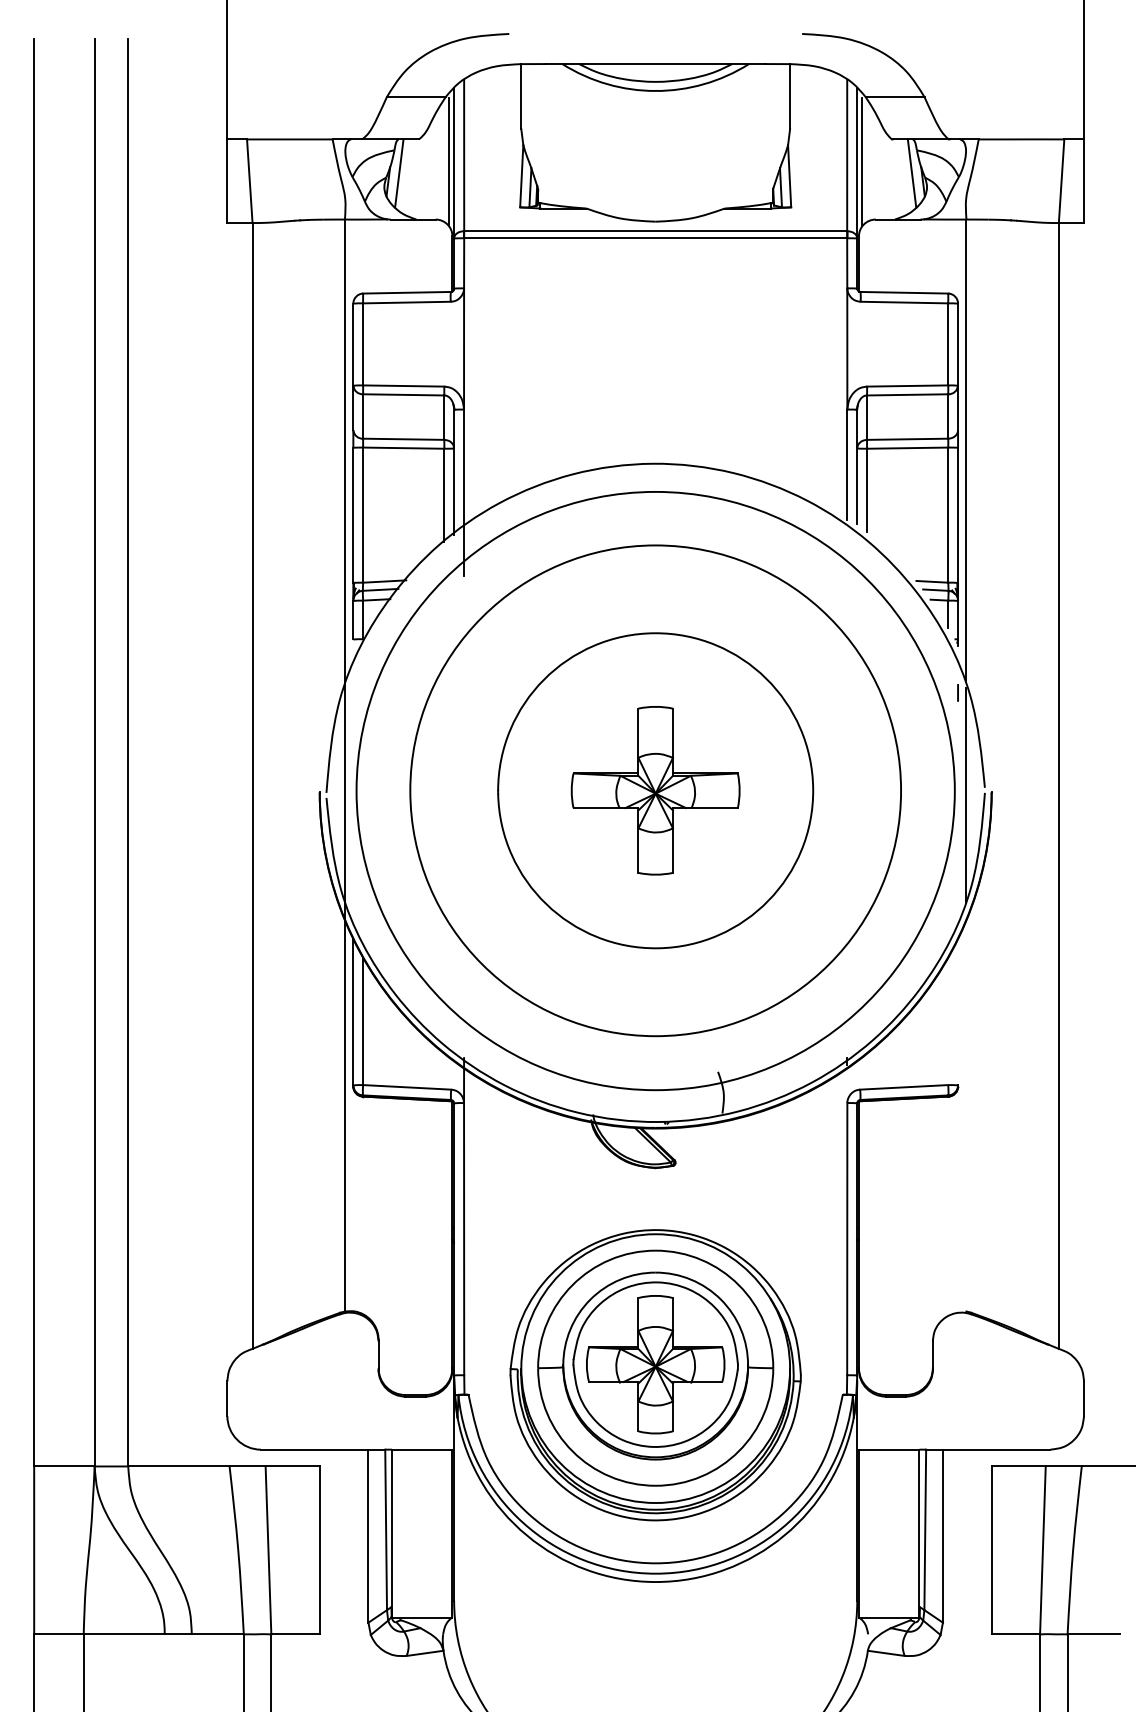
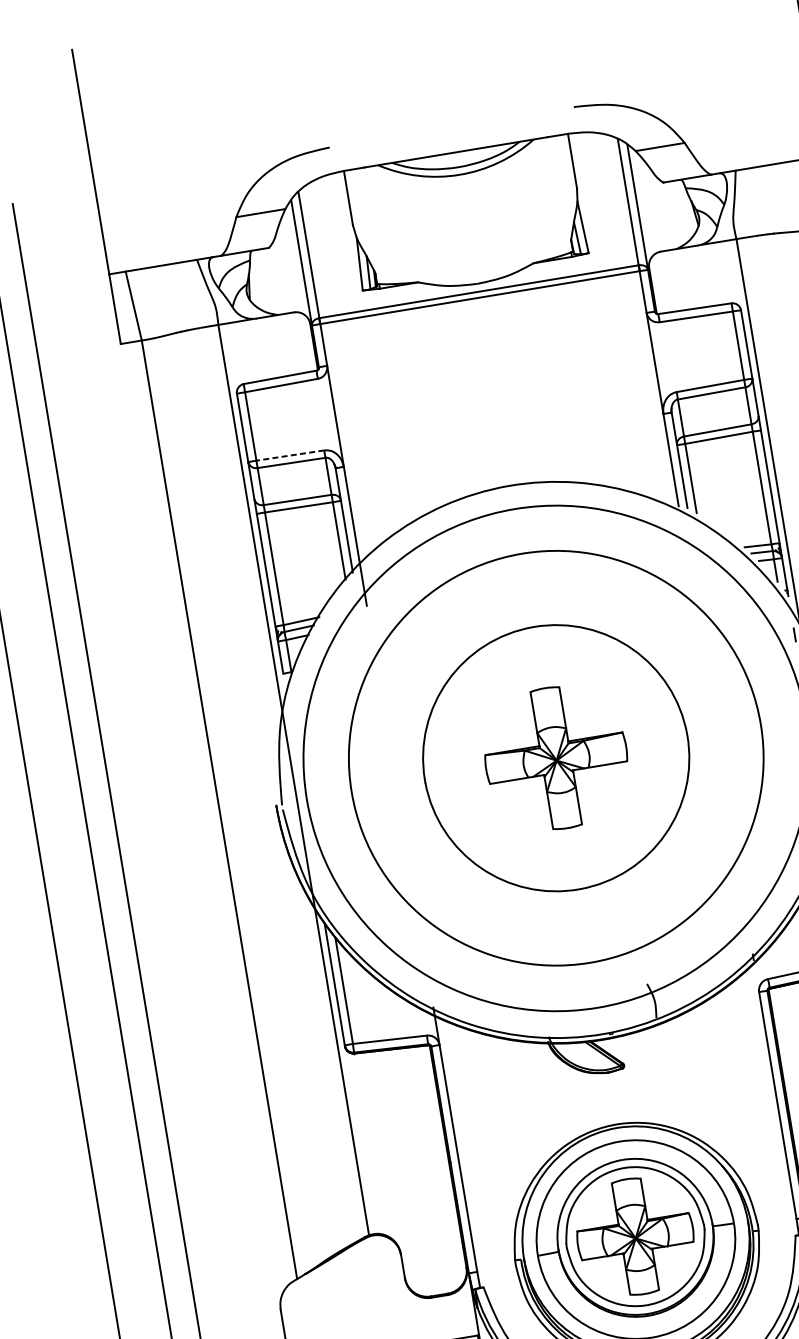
line: (449, 161) -> (297, 262), removed
line: (862, 161) -> (641, 205), removed
line: (399, 173) -> (257, 278), removed
line: (911, 173) -> (684, 208), removed
line: (403, 386) -> (290, 455), solid -> dashed

